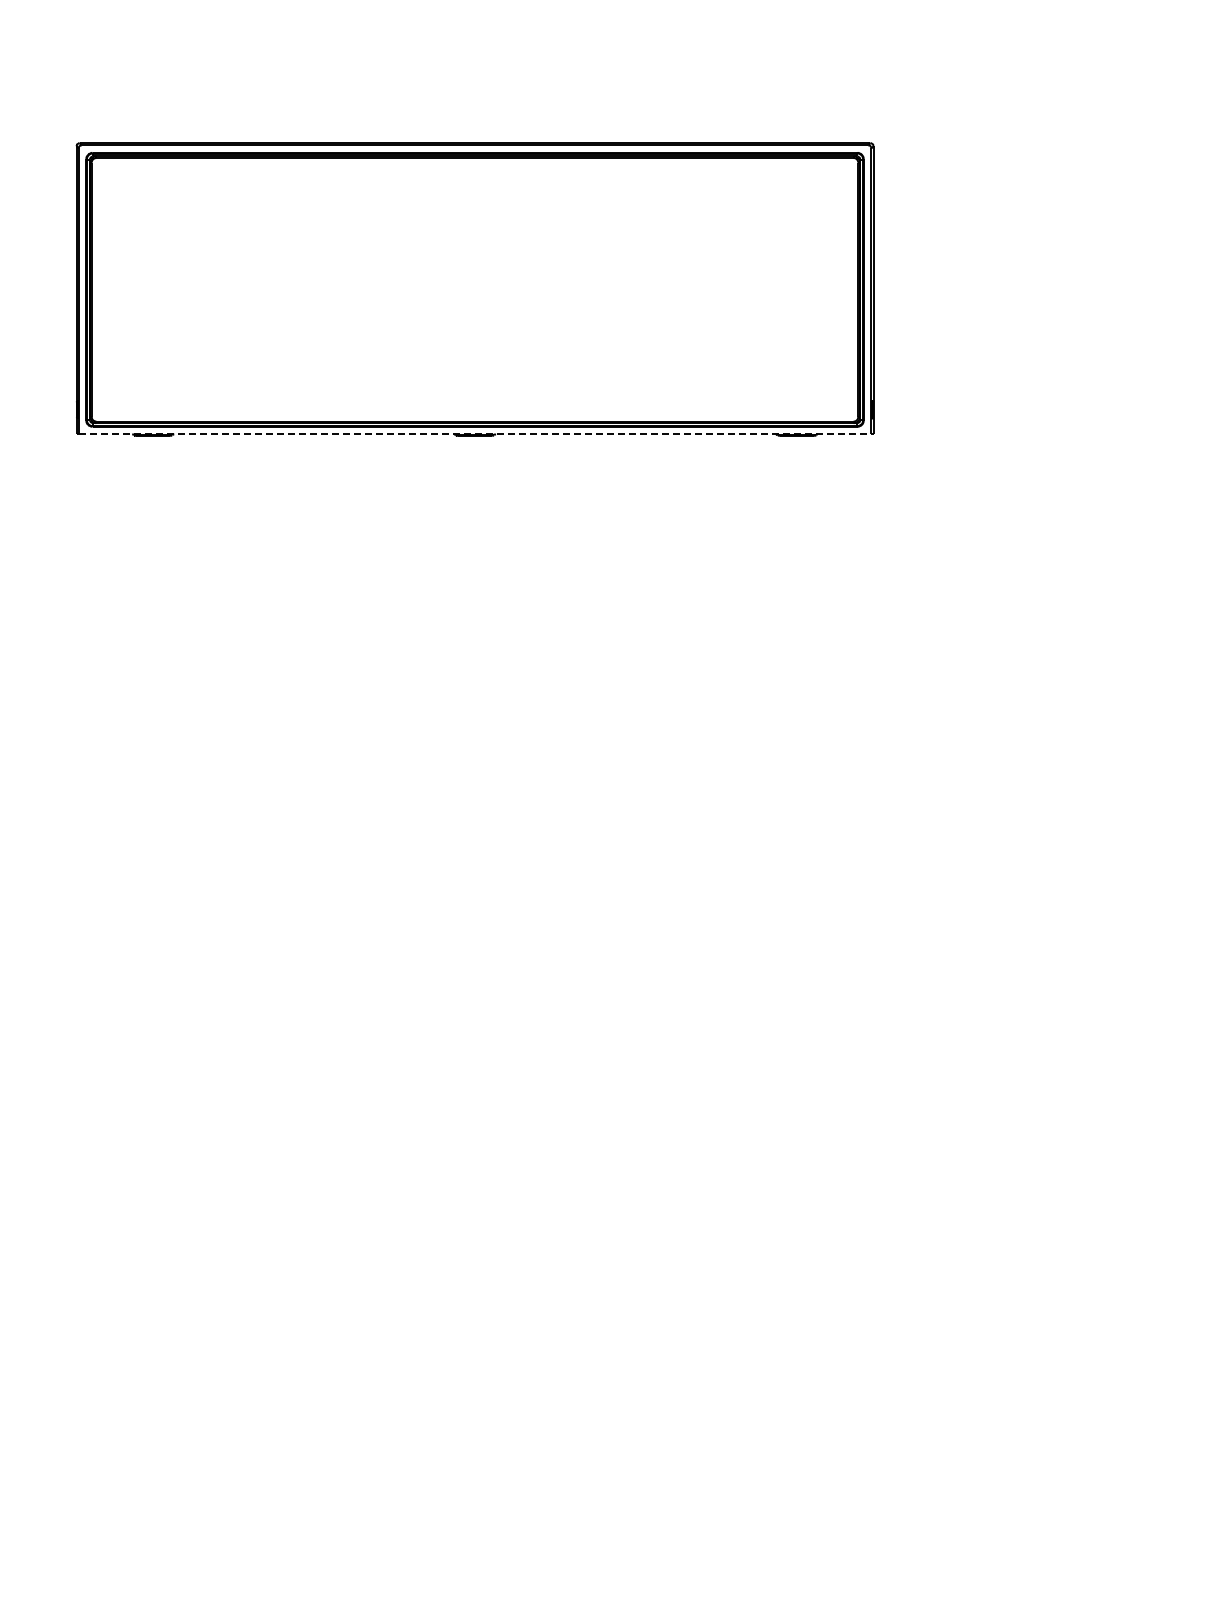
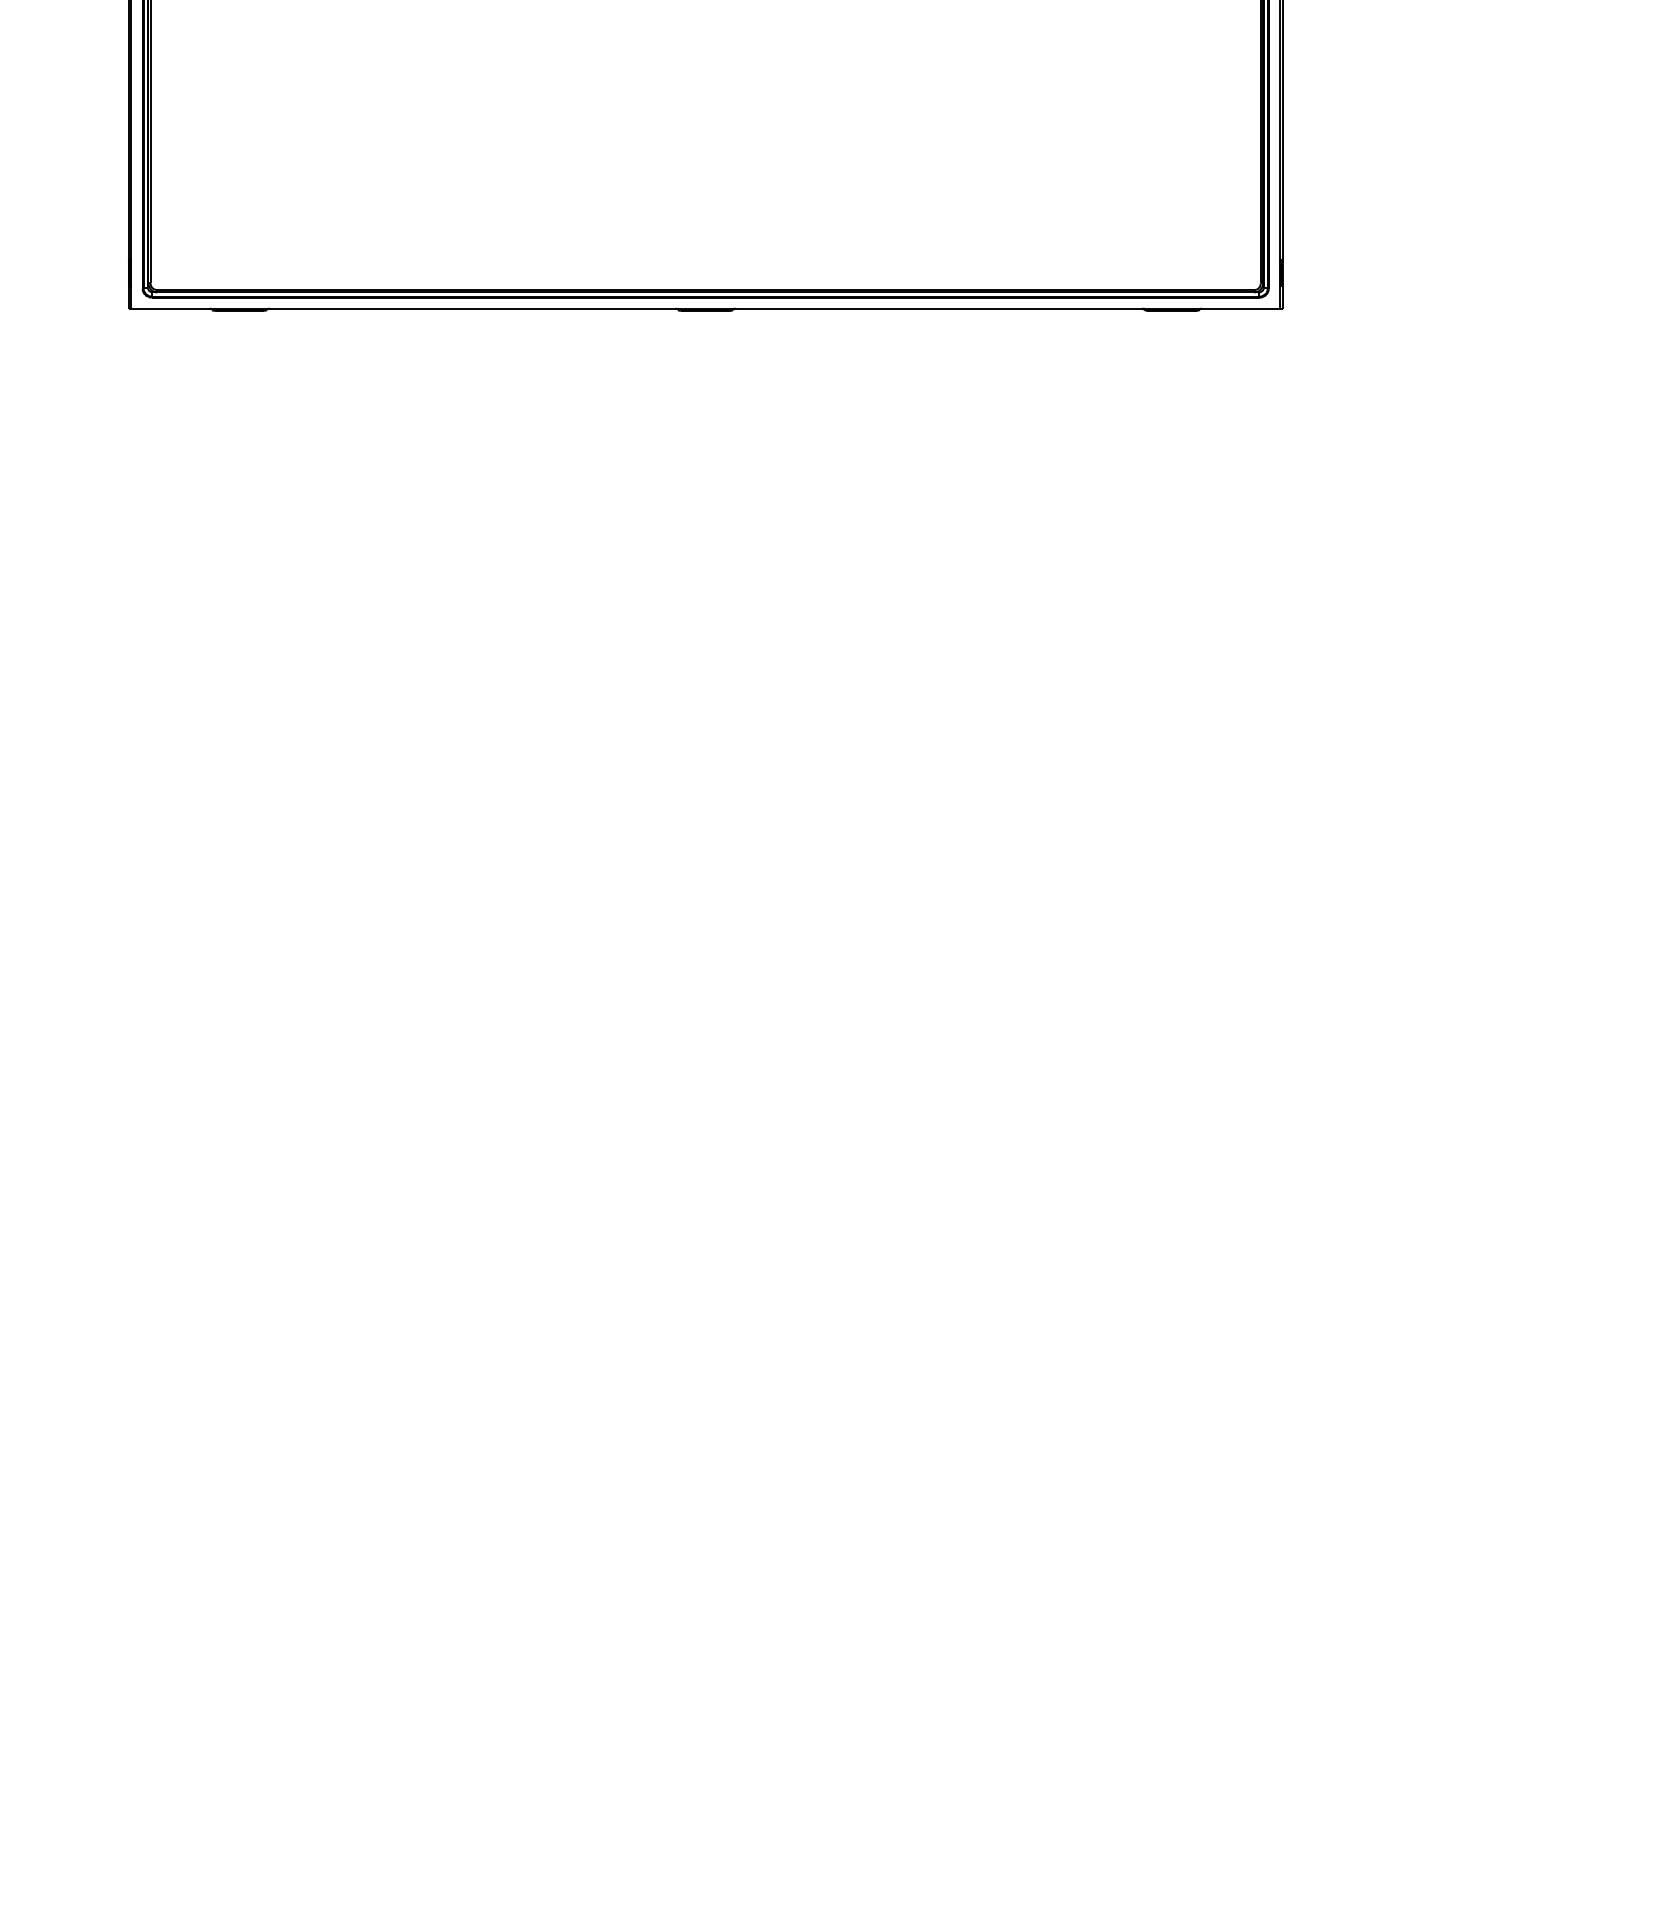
line: (475, 434) -> (706, 308), dashed -> solid

